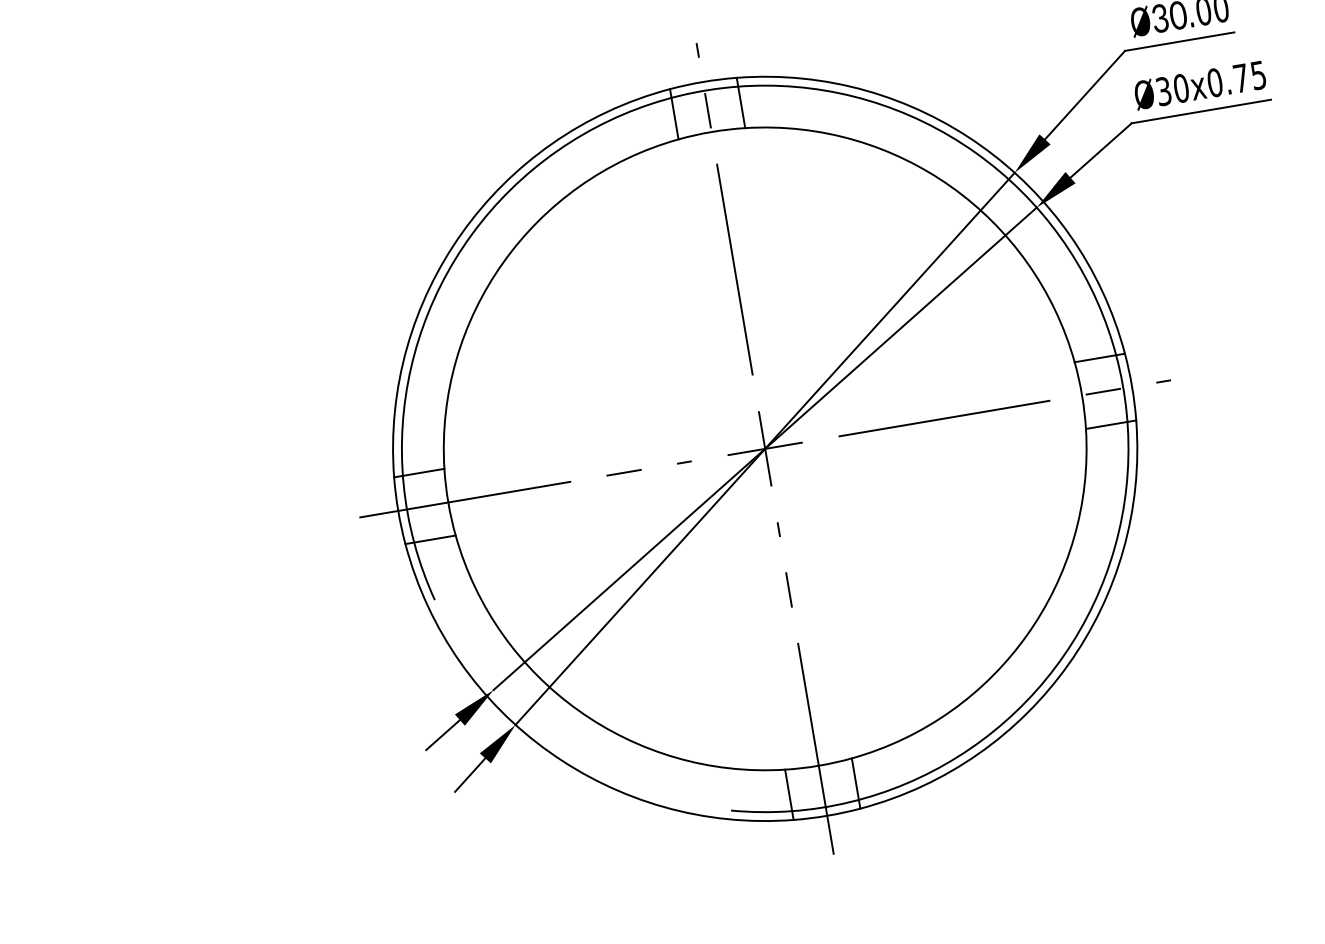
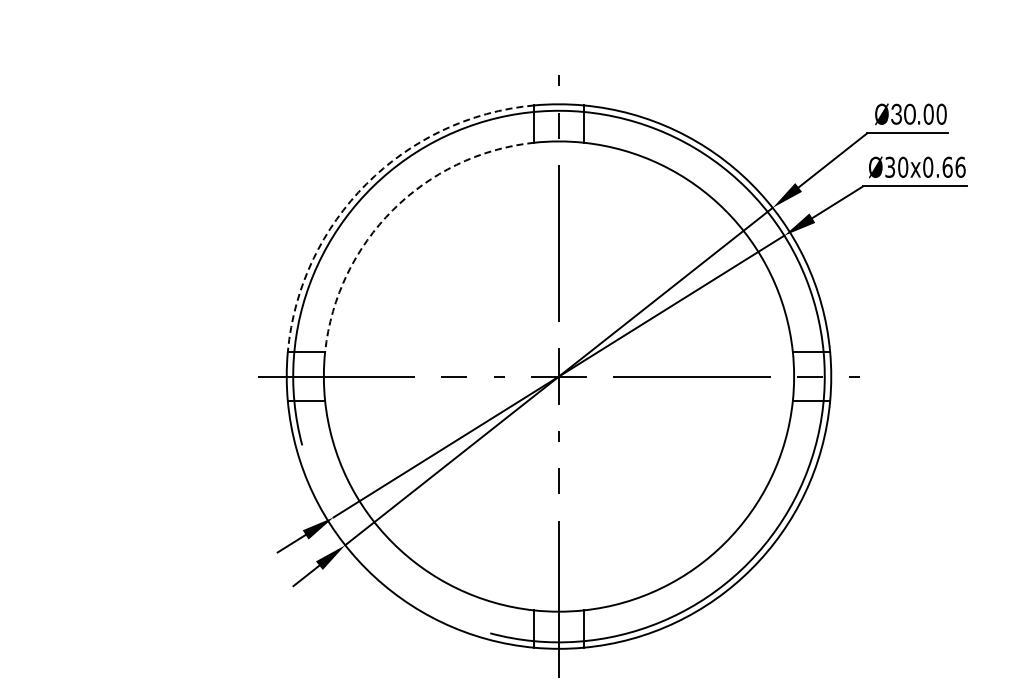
text: (1248, 75) -> (953, 166), Ø30x0.75 -> Ø30x0.66
arc: (461, 233) -> (366, 184), solid -> dashed
arc: (502, 263) -> (392, 210), solid -> dashed

